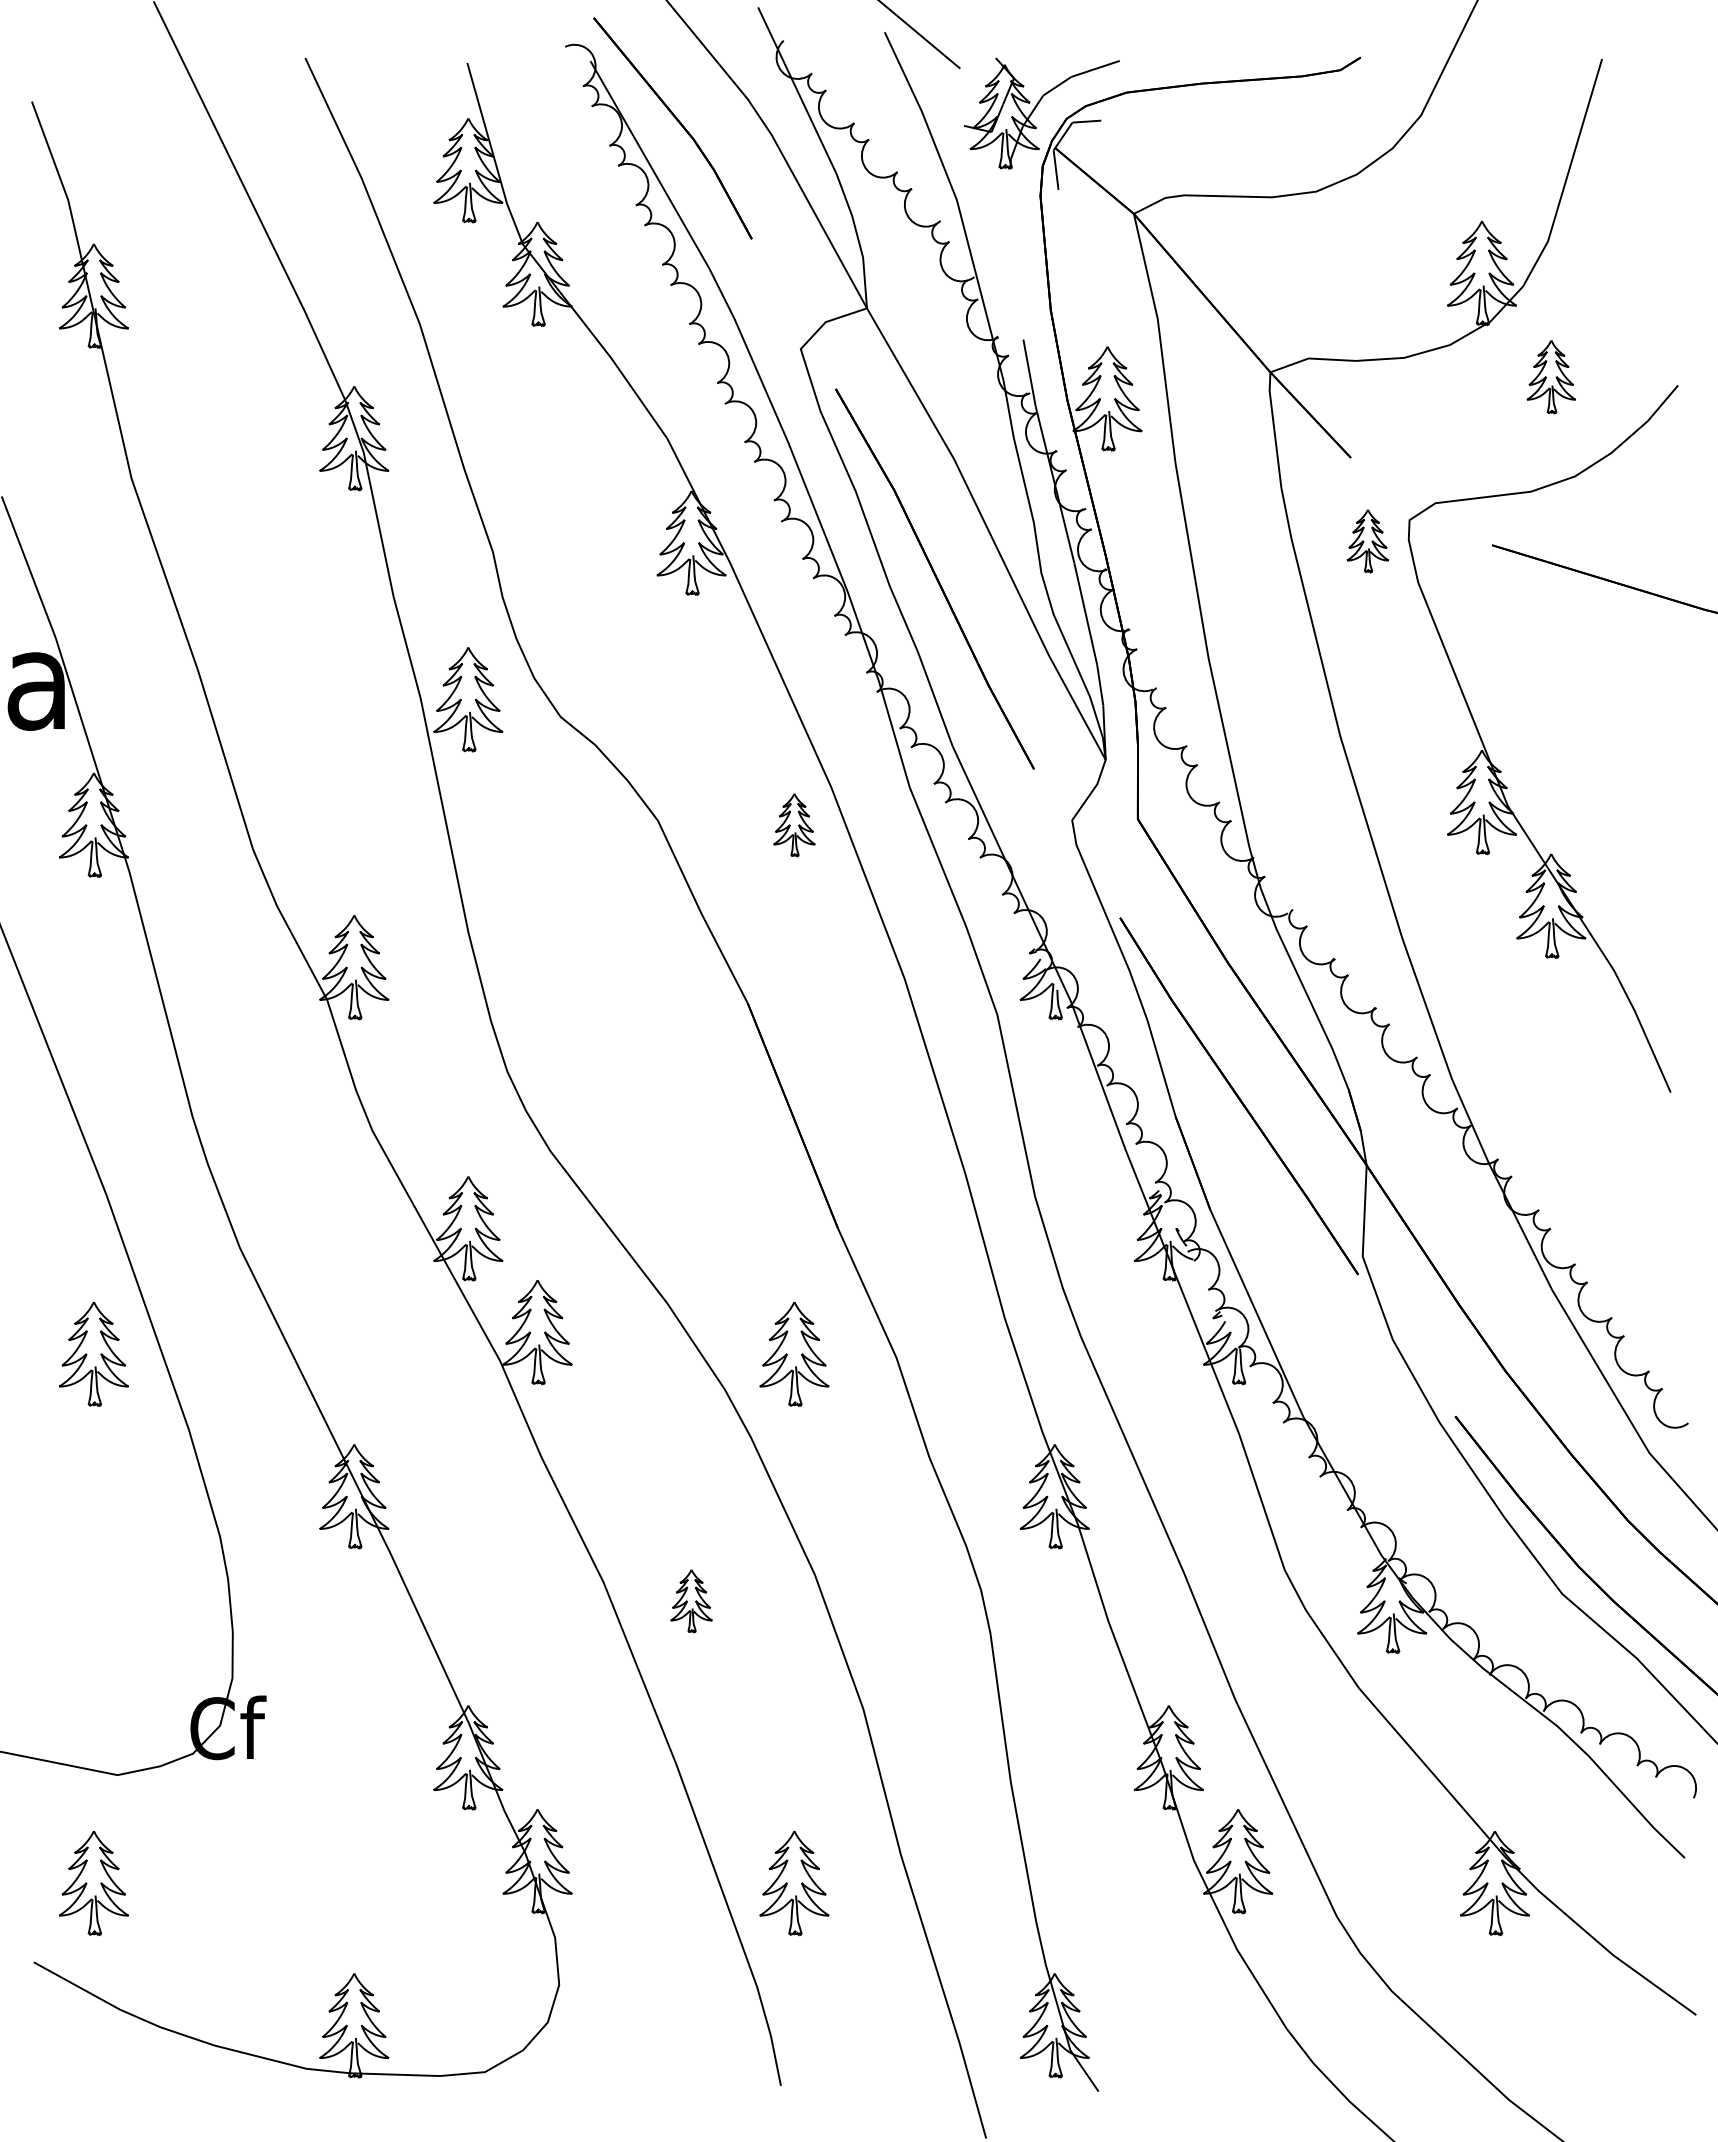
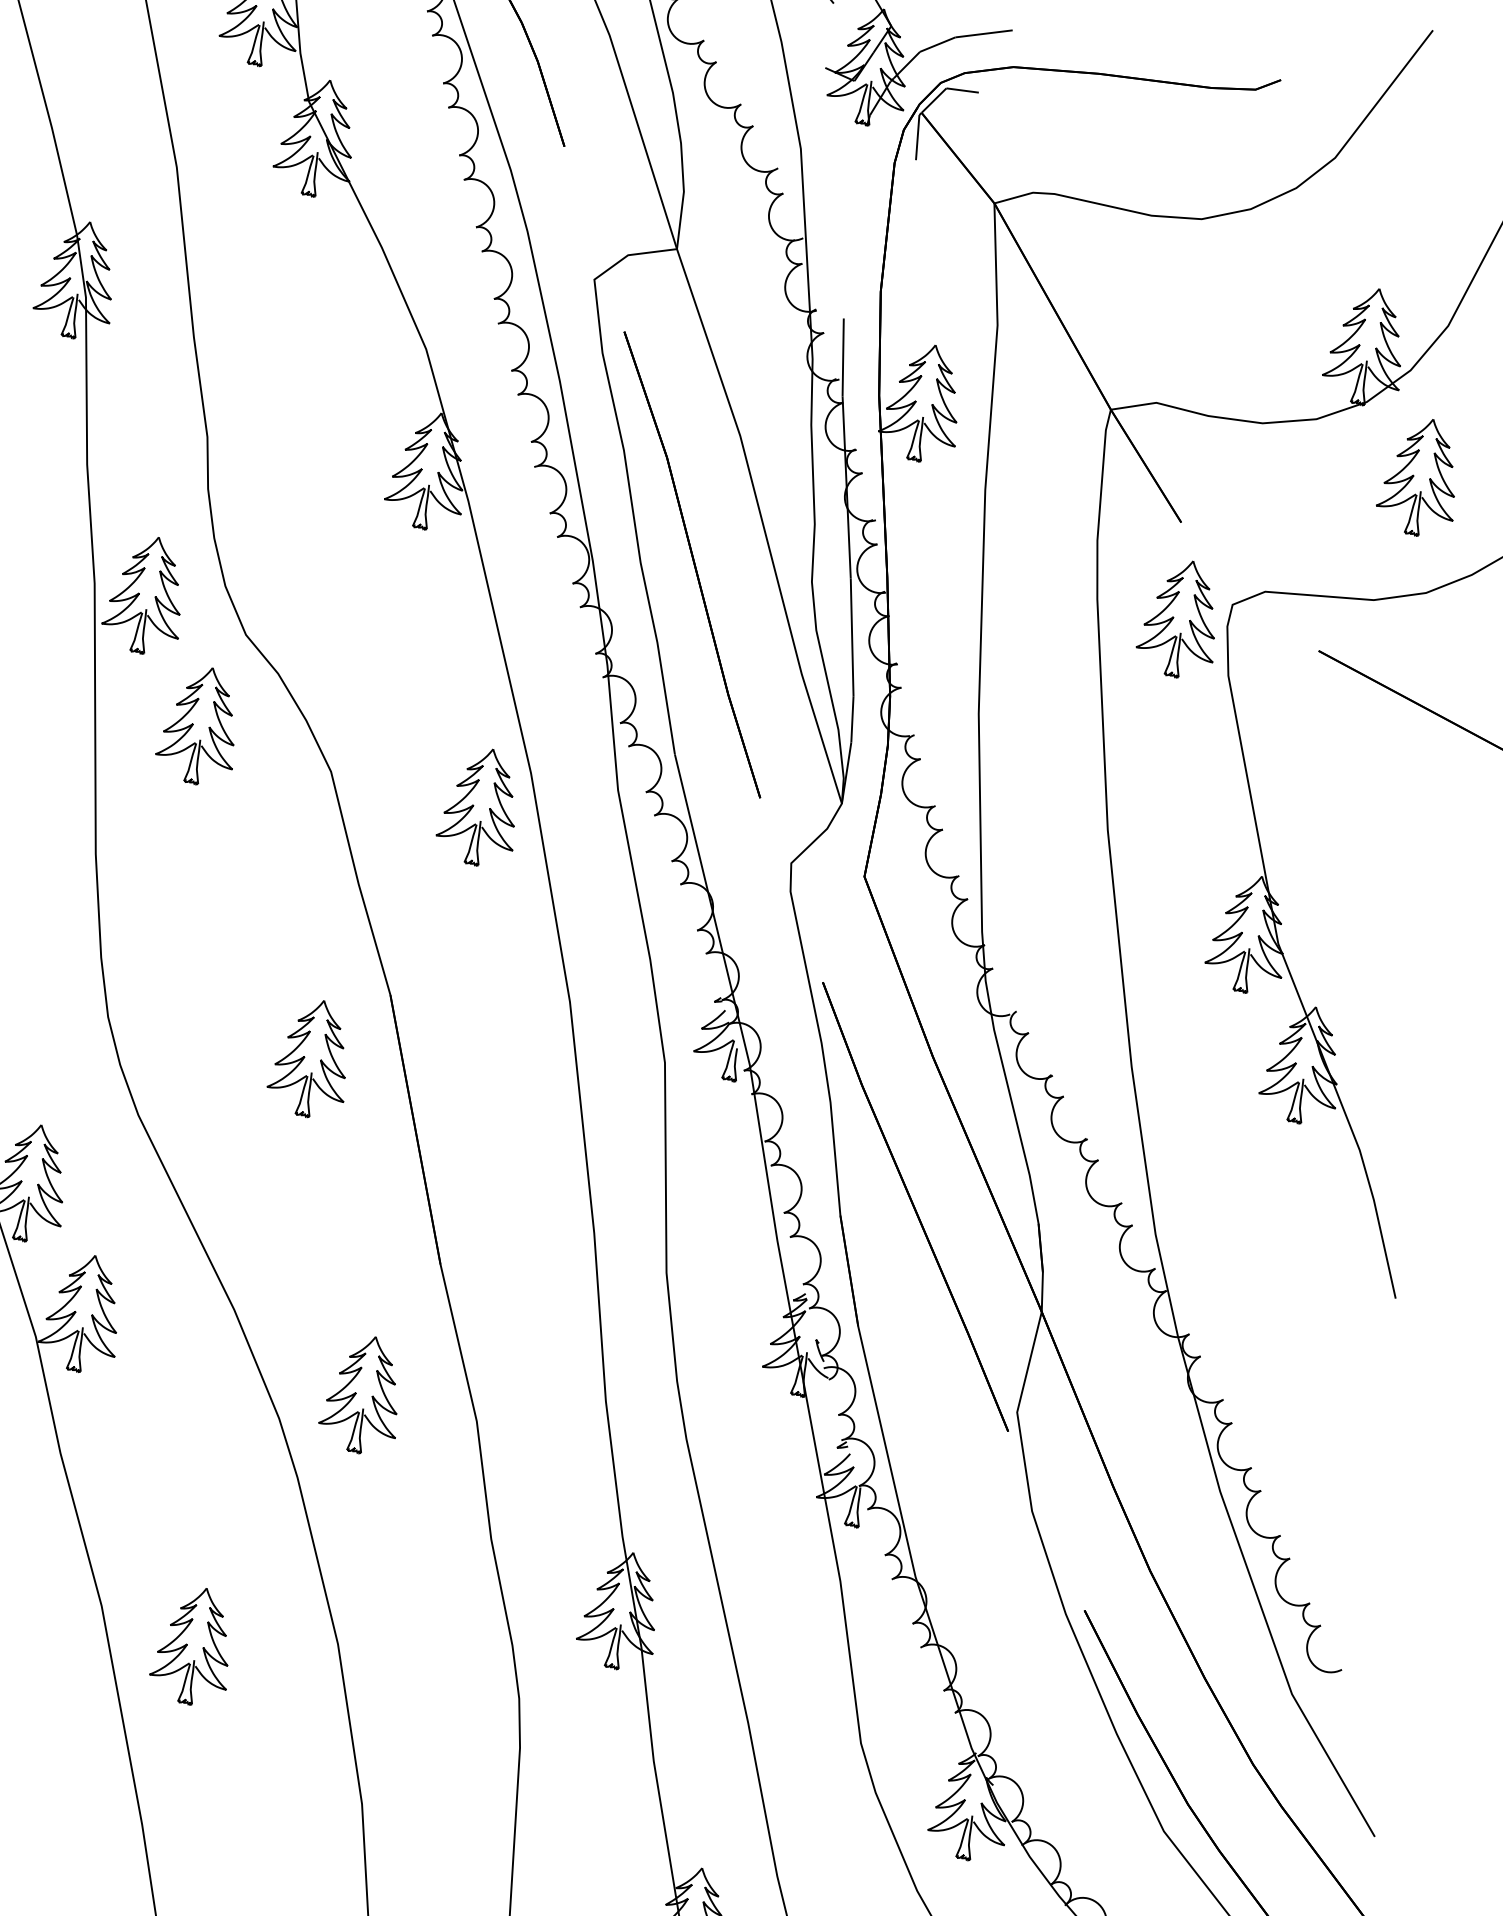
part: (1551, 376) -> (1422, 476), size x1.43
part: (1367, 540) -> (1181, 618), size x1.67
part: (537, 803) -> (201, 725), added
part: (794, 824) -> (481, 806), size x1.67
part: (691, 1071) -> (312, 1057), added
part: (691, 1600) -> (195, 1645), size x1.67

